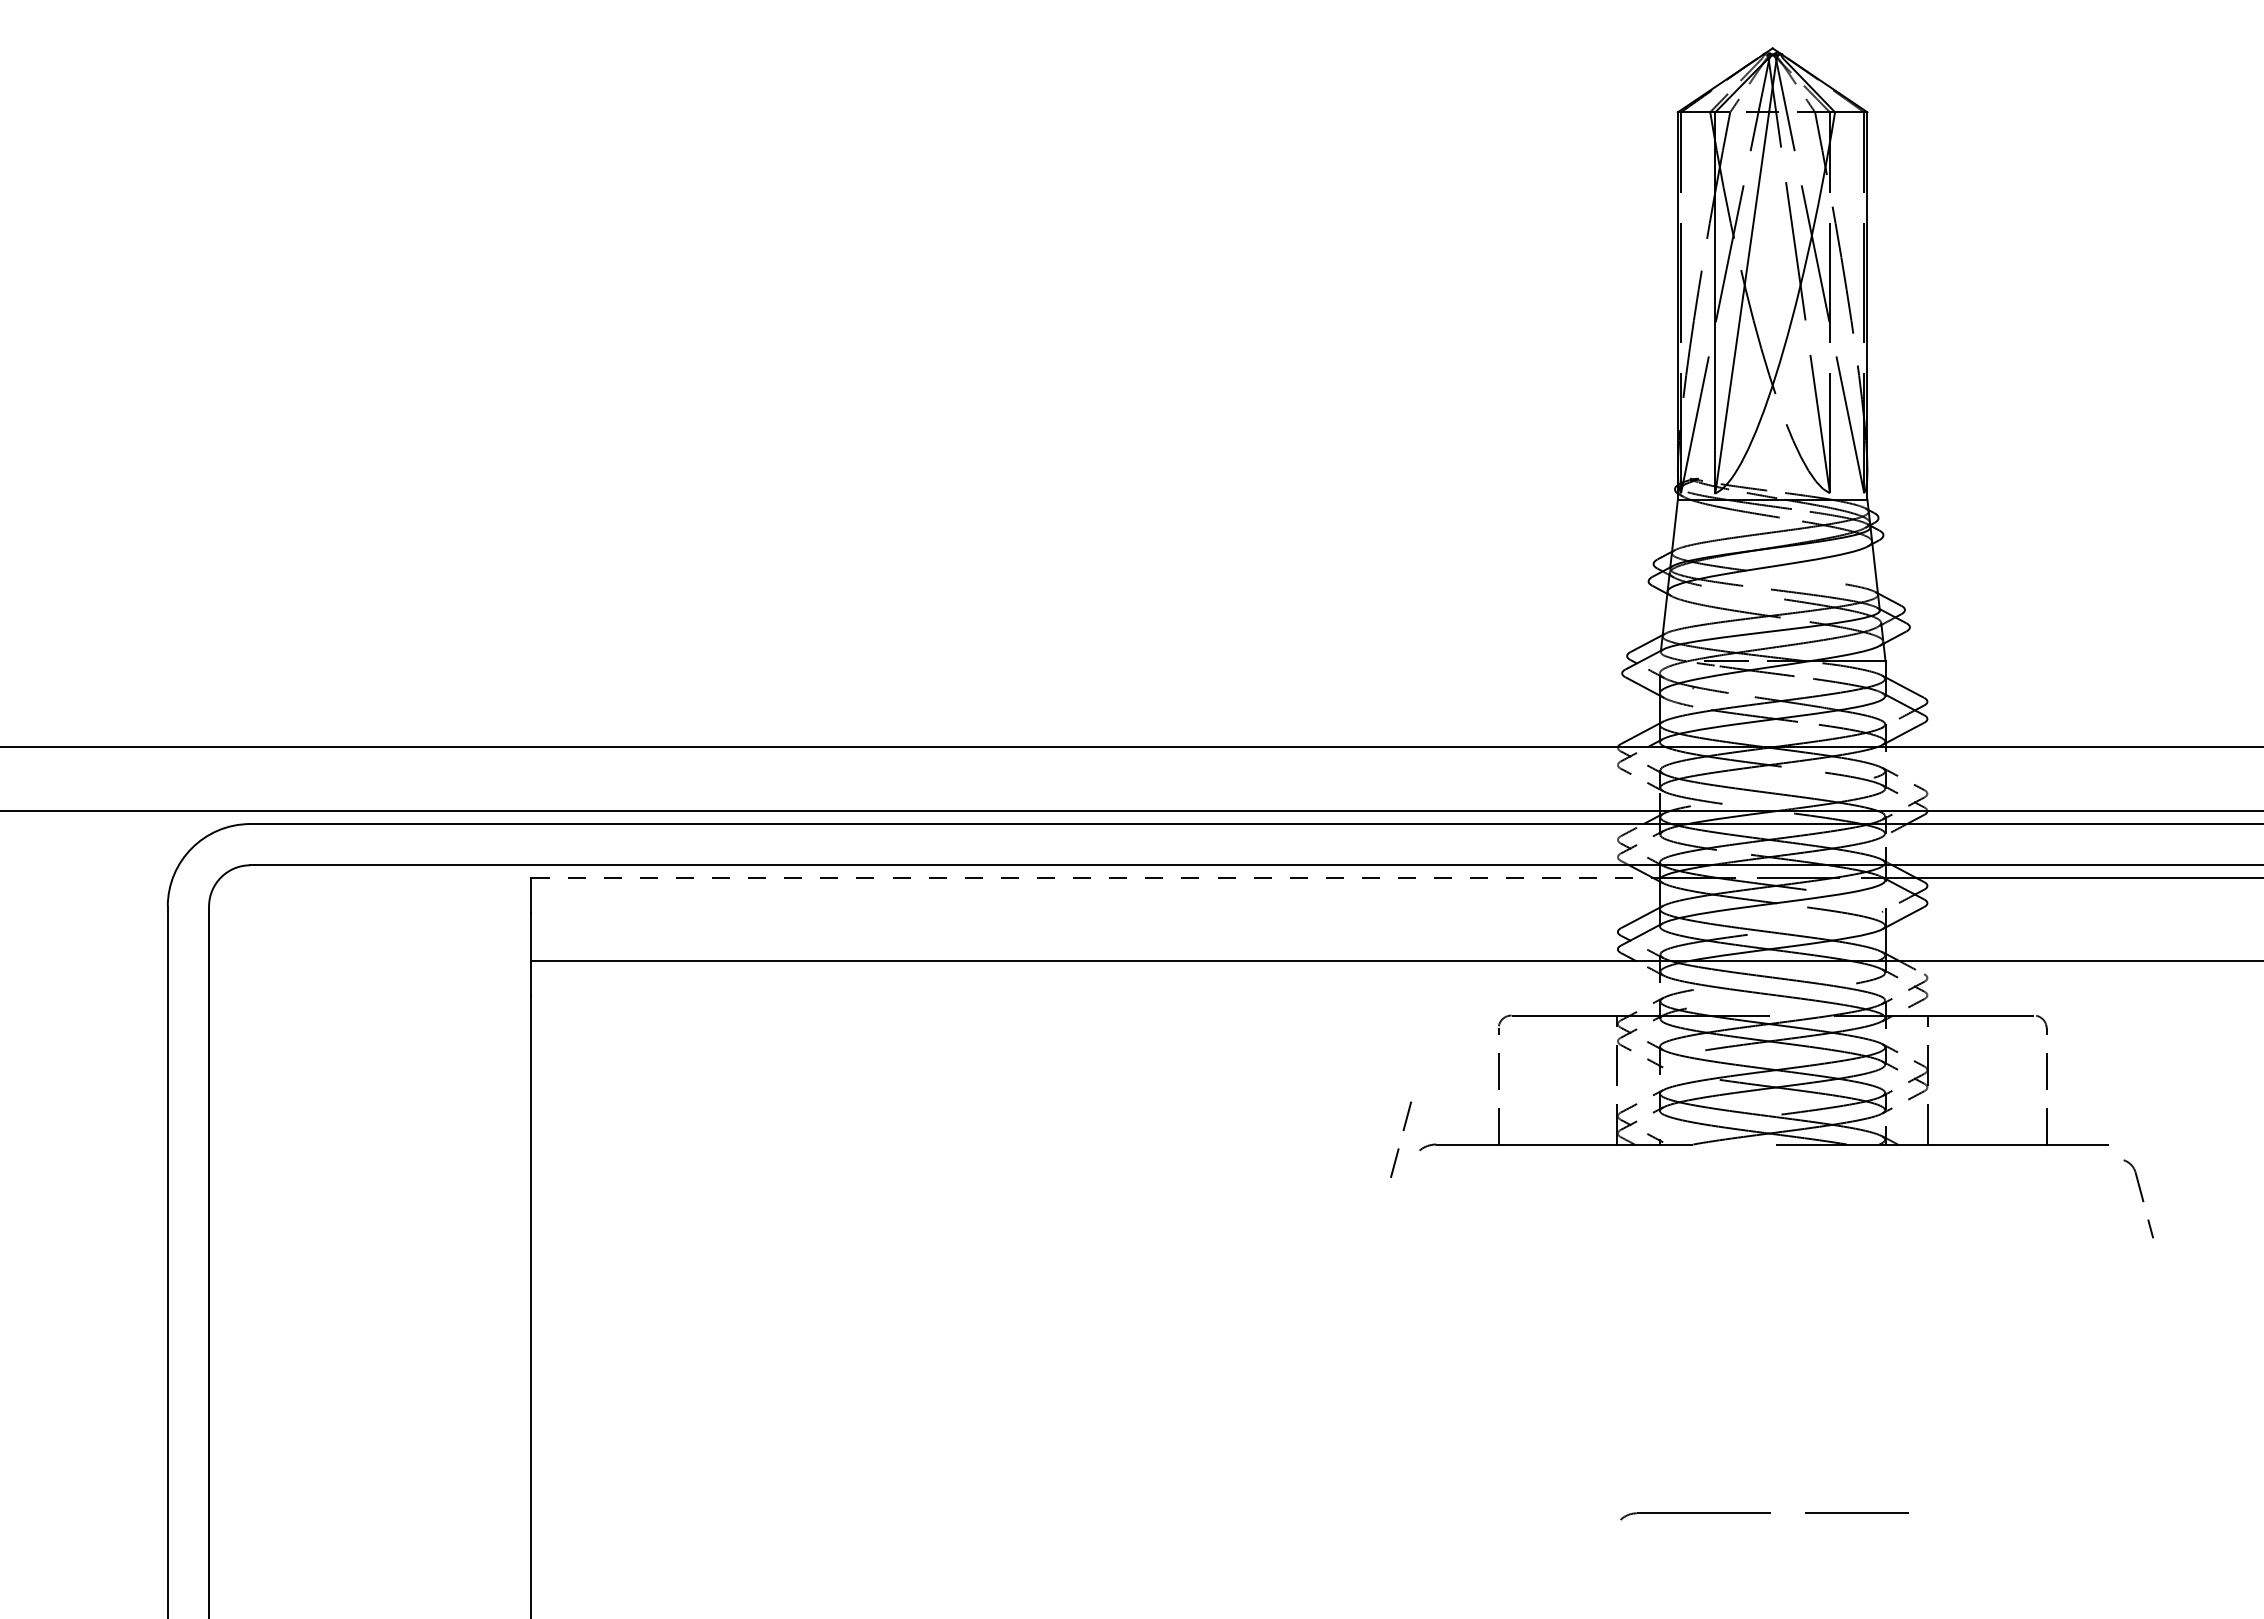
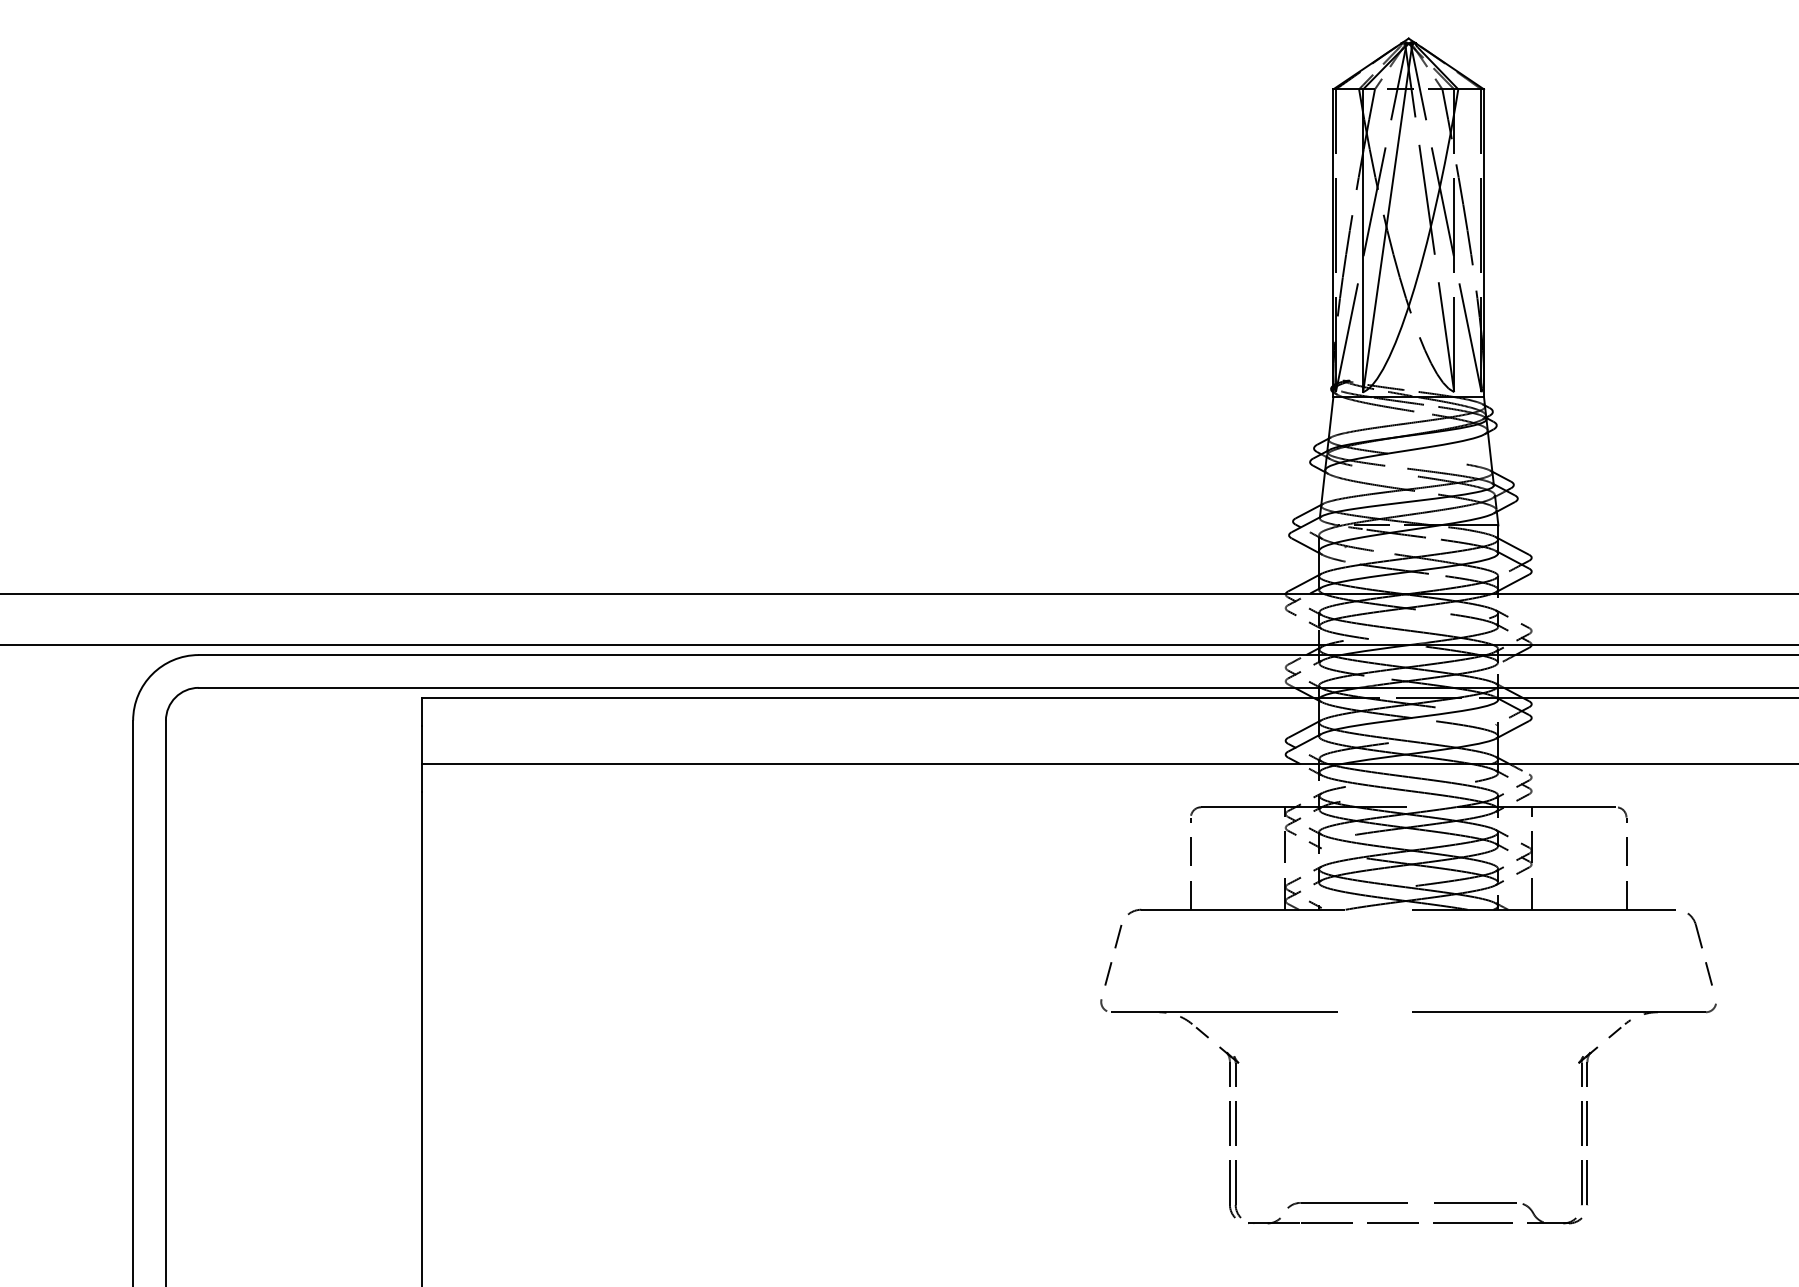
line: (1092, 878) -> (868, 698), dashed -> solid
line: (1399, 1148) -> (1112, 962), moved
part: (2139, 1193) -> (1700, 948), size x1.43
part: (1777, 1273) -> (1412, 1012), added

